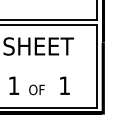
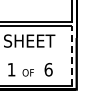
line: (96, 66) -> (71, 55), solid -> dashed
text: (64, 85) -> (48, 69), 1 -> 6

